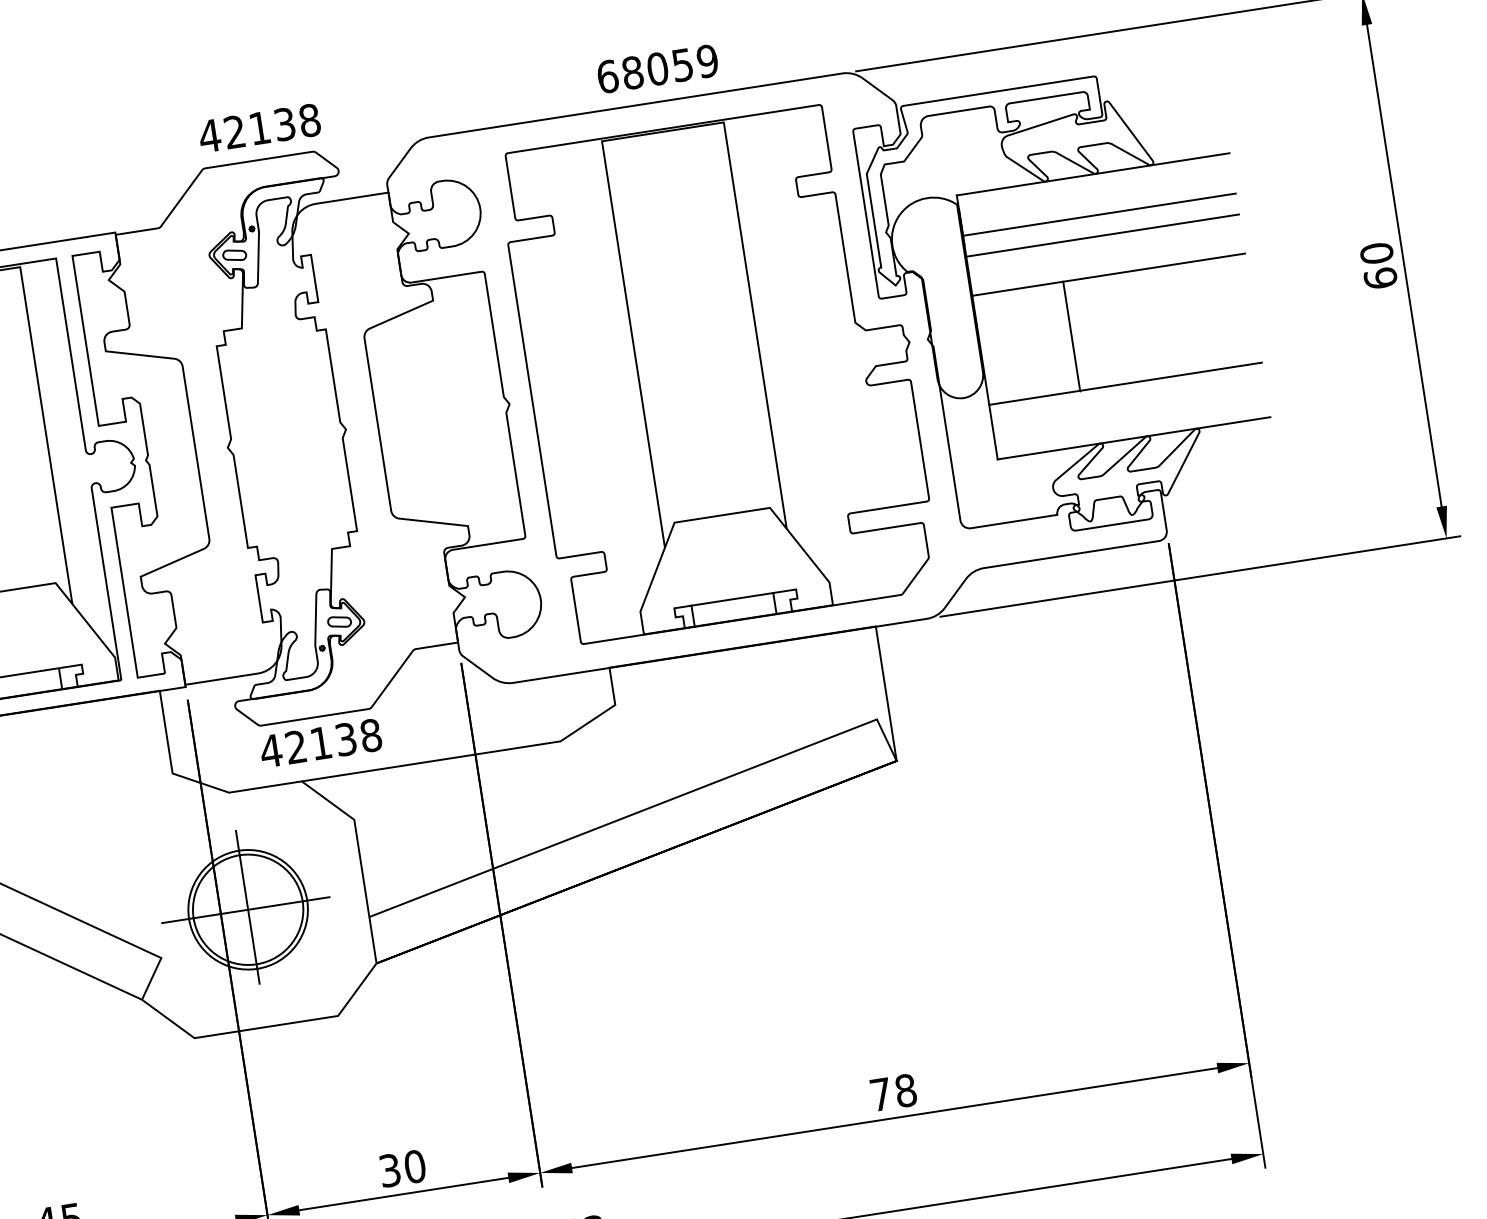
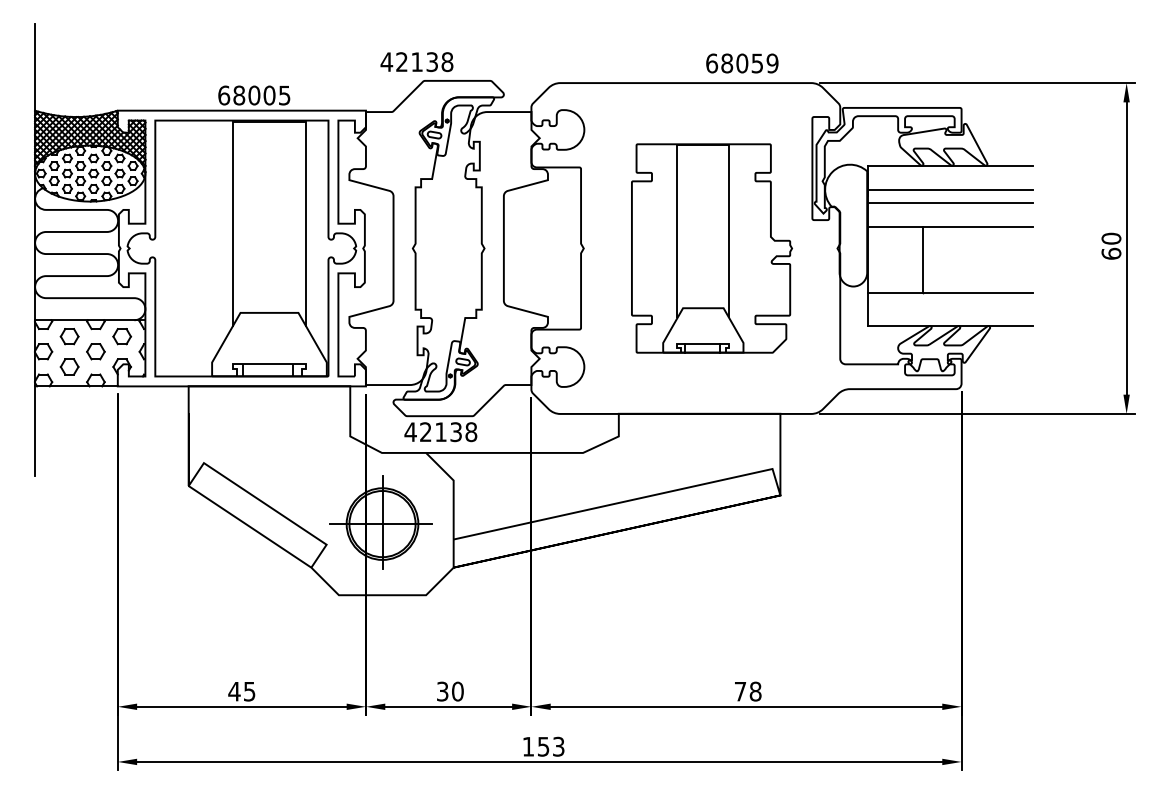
text: (658, 68) -> (742, 63), moved
text: (258, 129) -> (416, 62), moved
part: (720, 371) -> (711, 248), size x0.7

